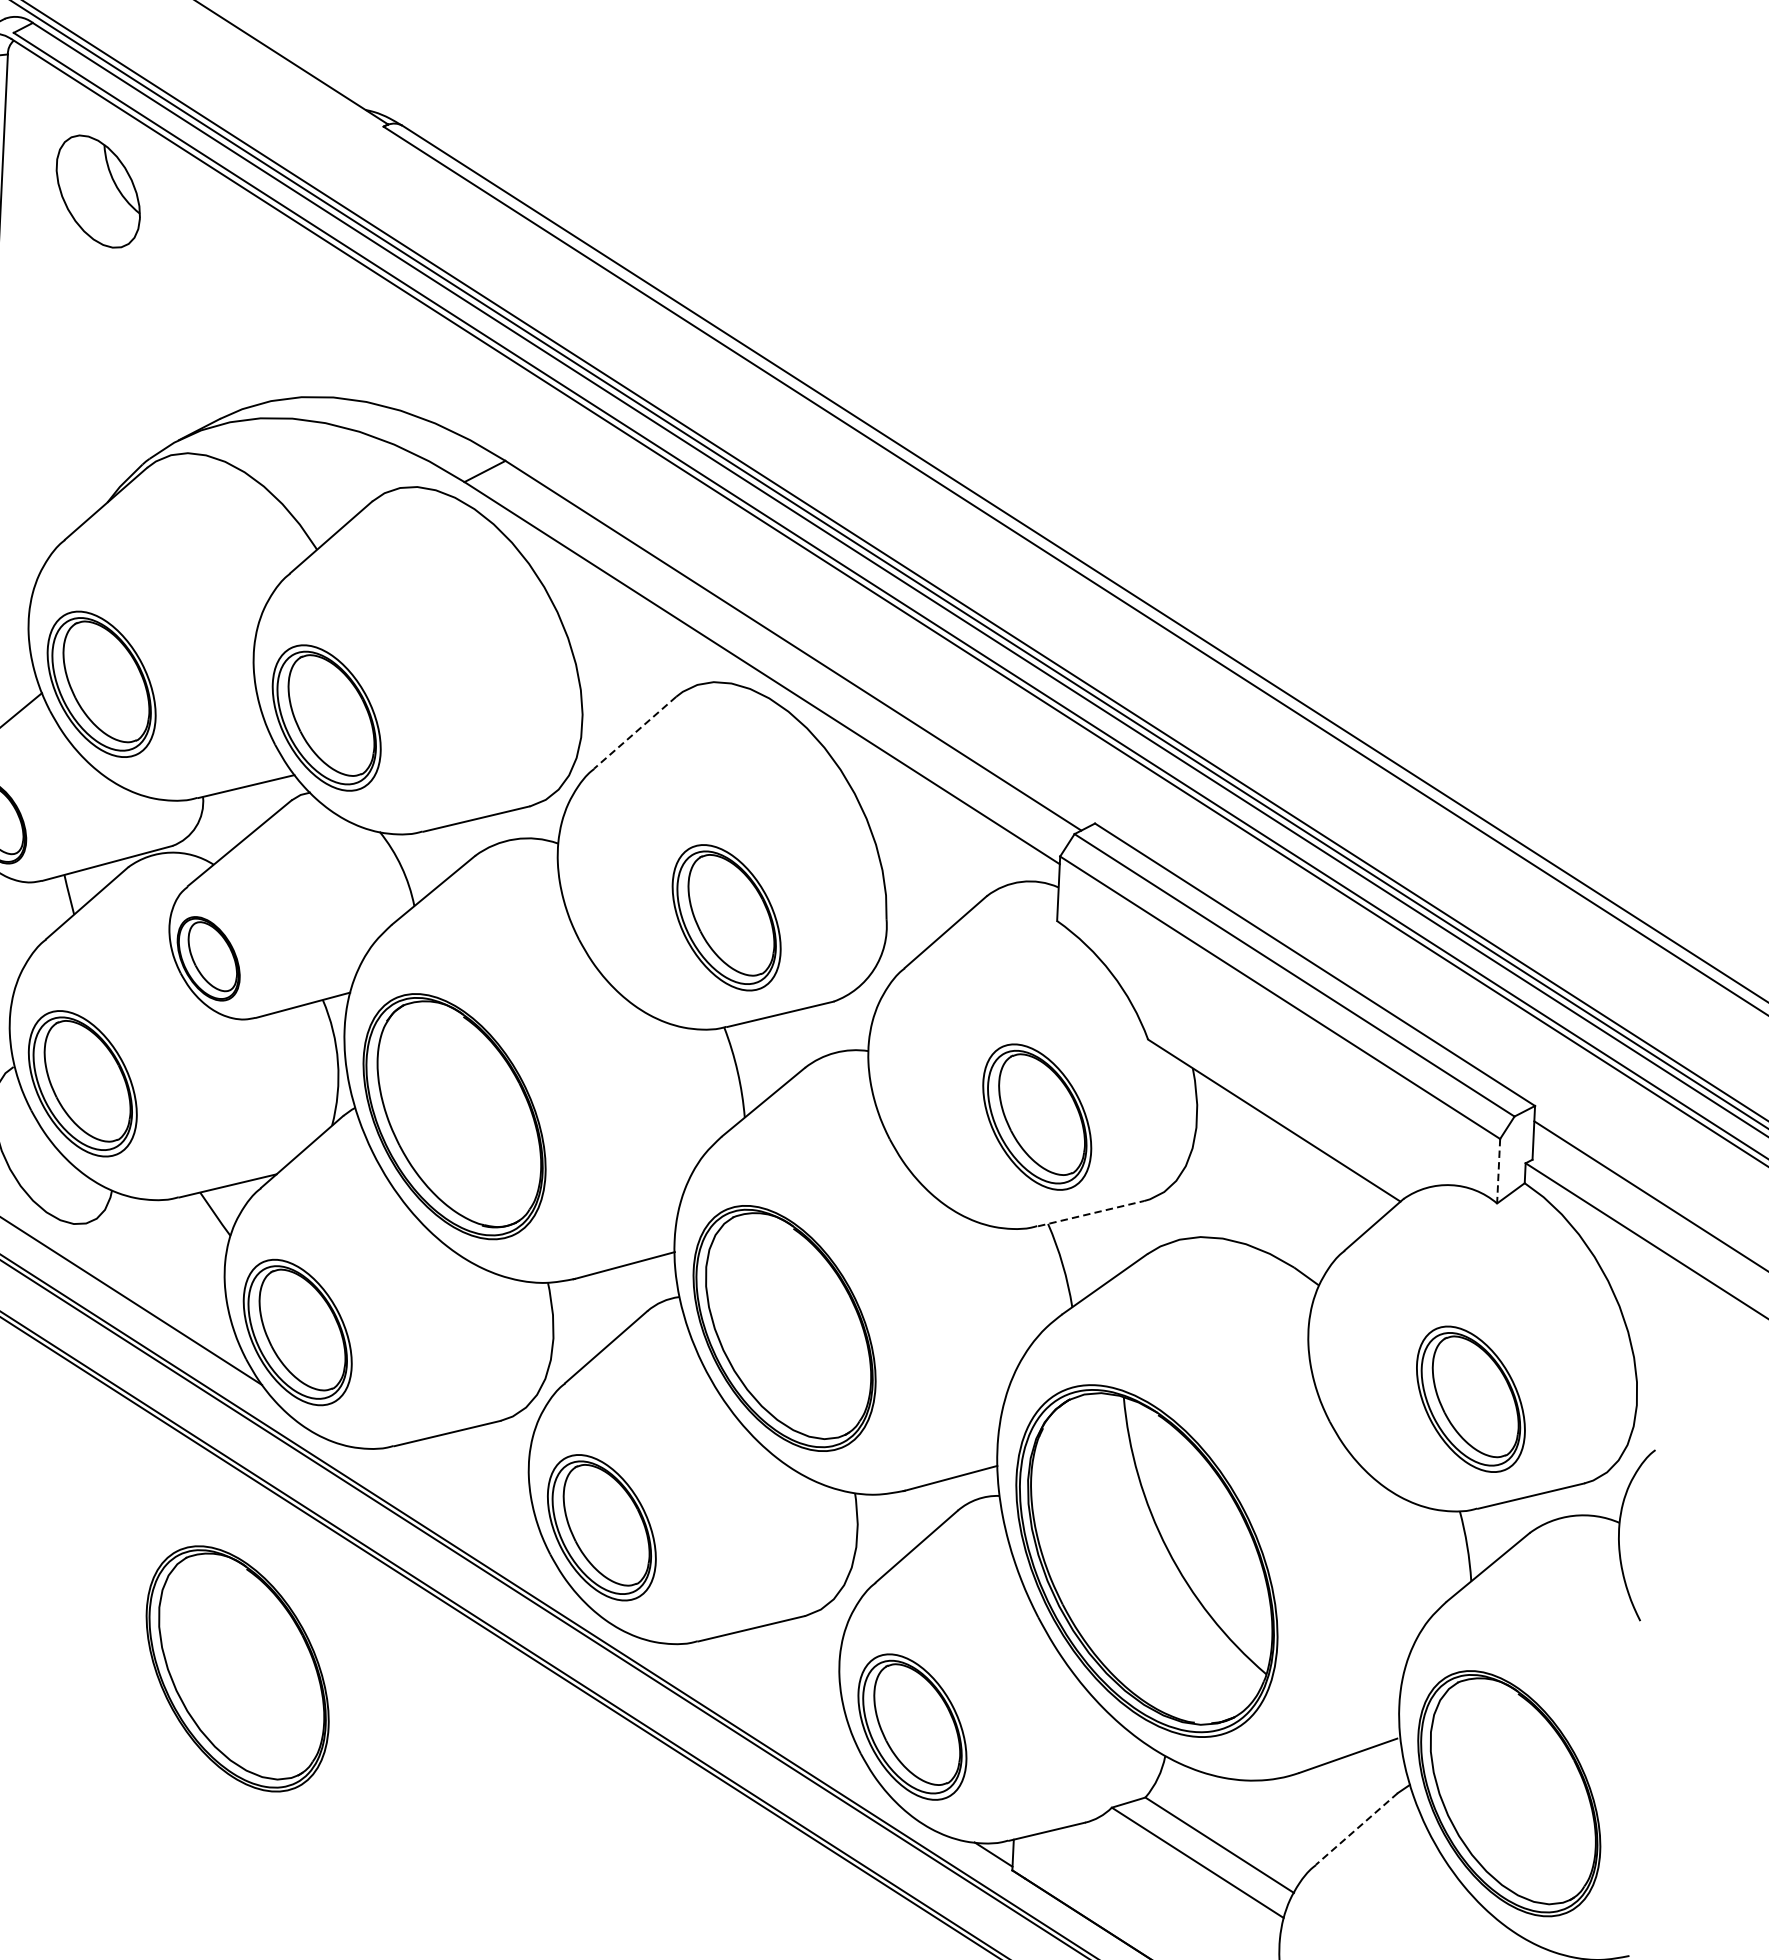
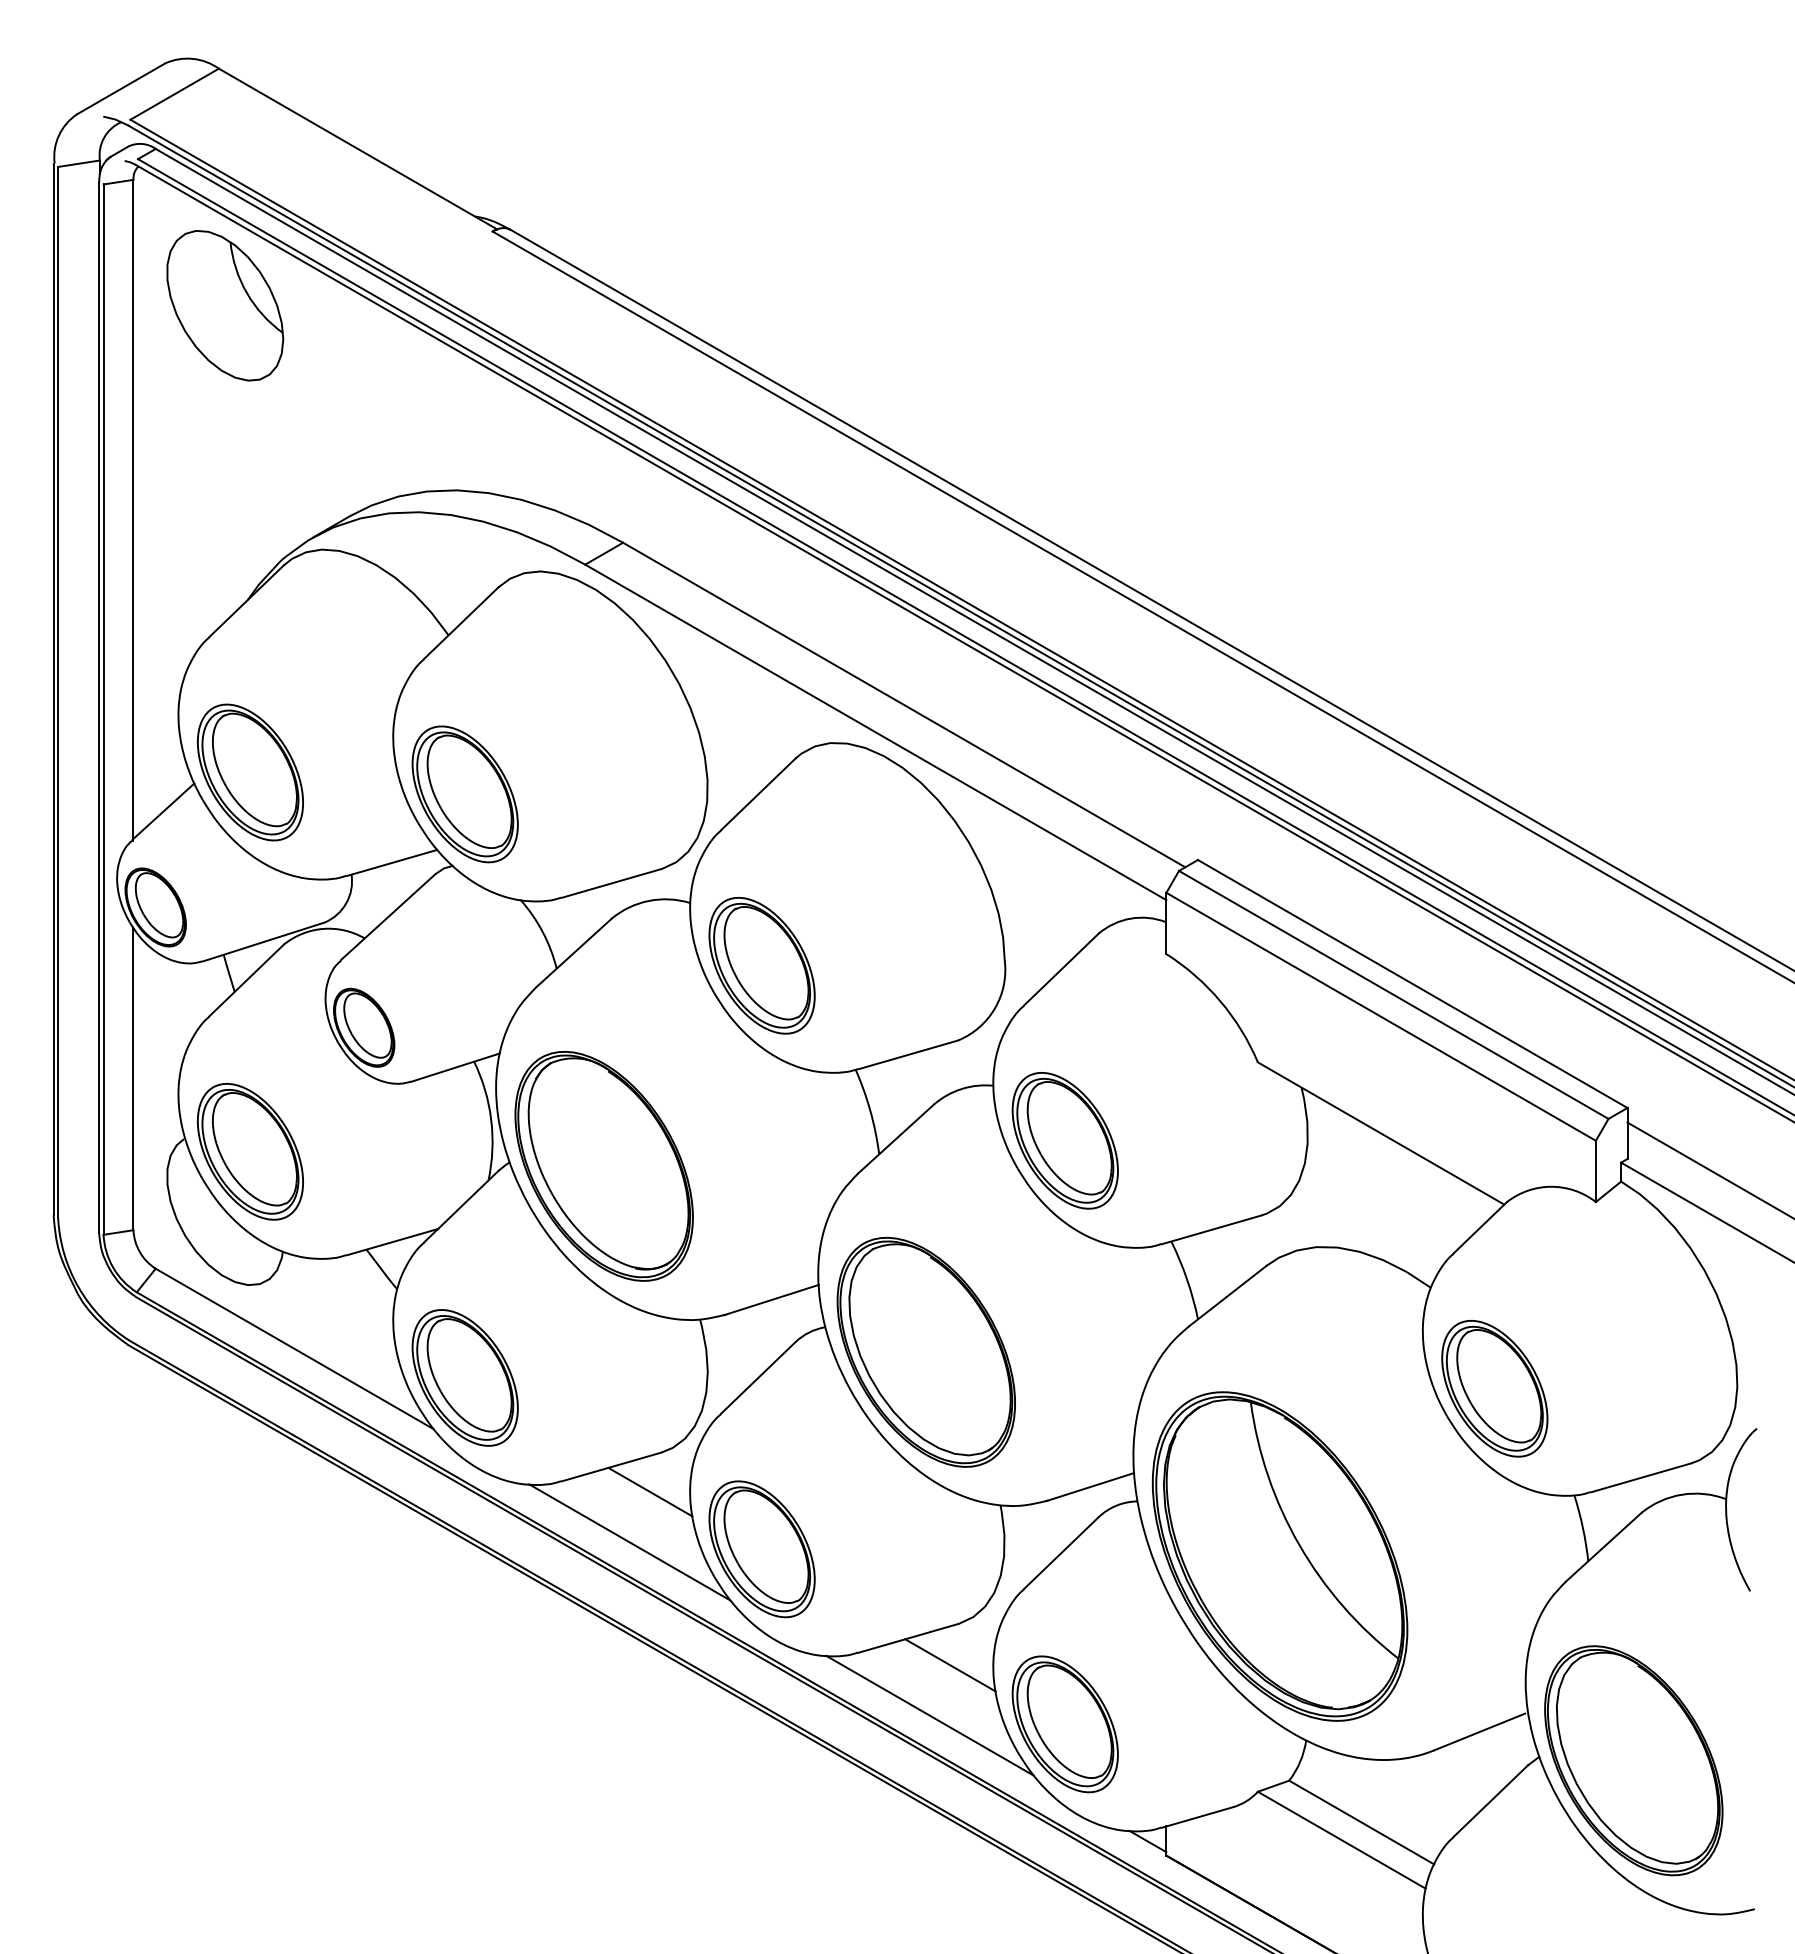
part: (98, 191) -> (225, 305), size x1.43
line: (635, 732) -> (758, 794), dashed -> solid
part: (726, 917) -> (761, 965), moved
part: (1036, 1116) -> (1064, 1140), moved
line: (1498, 1171) -> (1595, 1171), dashed -> solid
line: (1090, 1213) -> (1211, 1229), dashed -> solid
part: (1470, 1398) -> (1494, 1388), moved
line: (487, 1461) -> (650, 1491), added
line: (462, 1513) -> (629, 1542), added
line: (794, 1659) -> (950, 1665), added
part: (236, 1667) -> (422, 1698), removed
line: (769, 1711) -> (929, 1715), added
line: (1356, 1829) -> (1490, 1801), dashed -> solid

